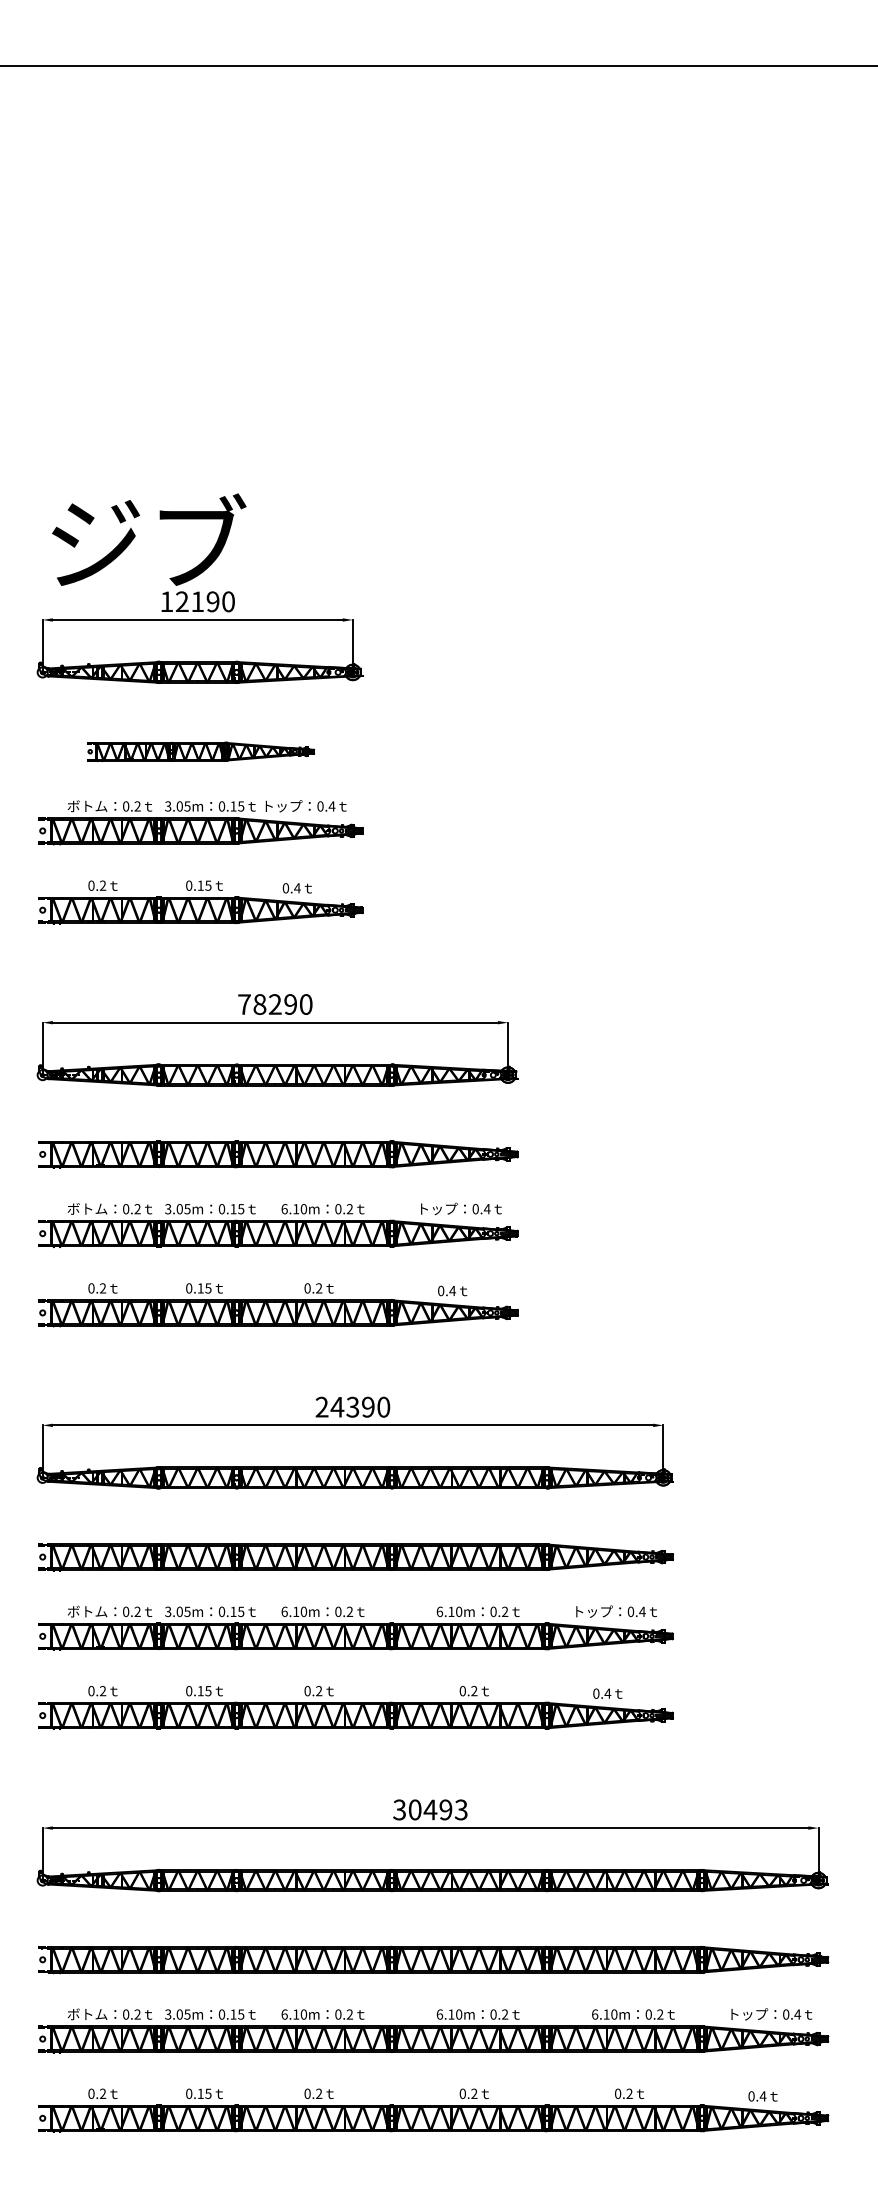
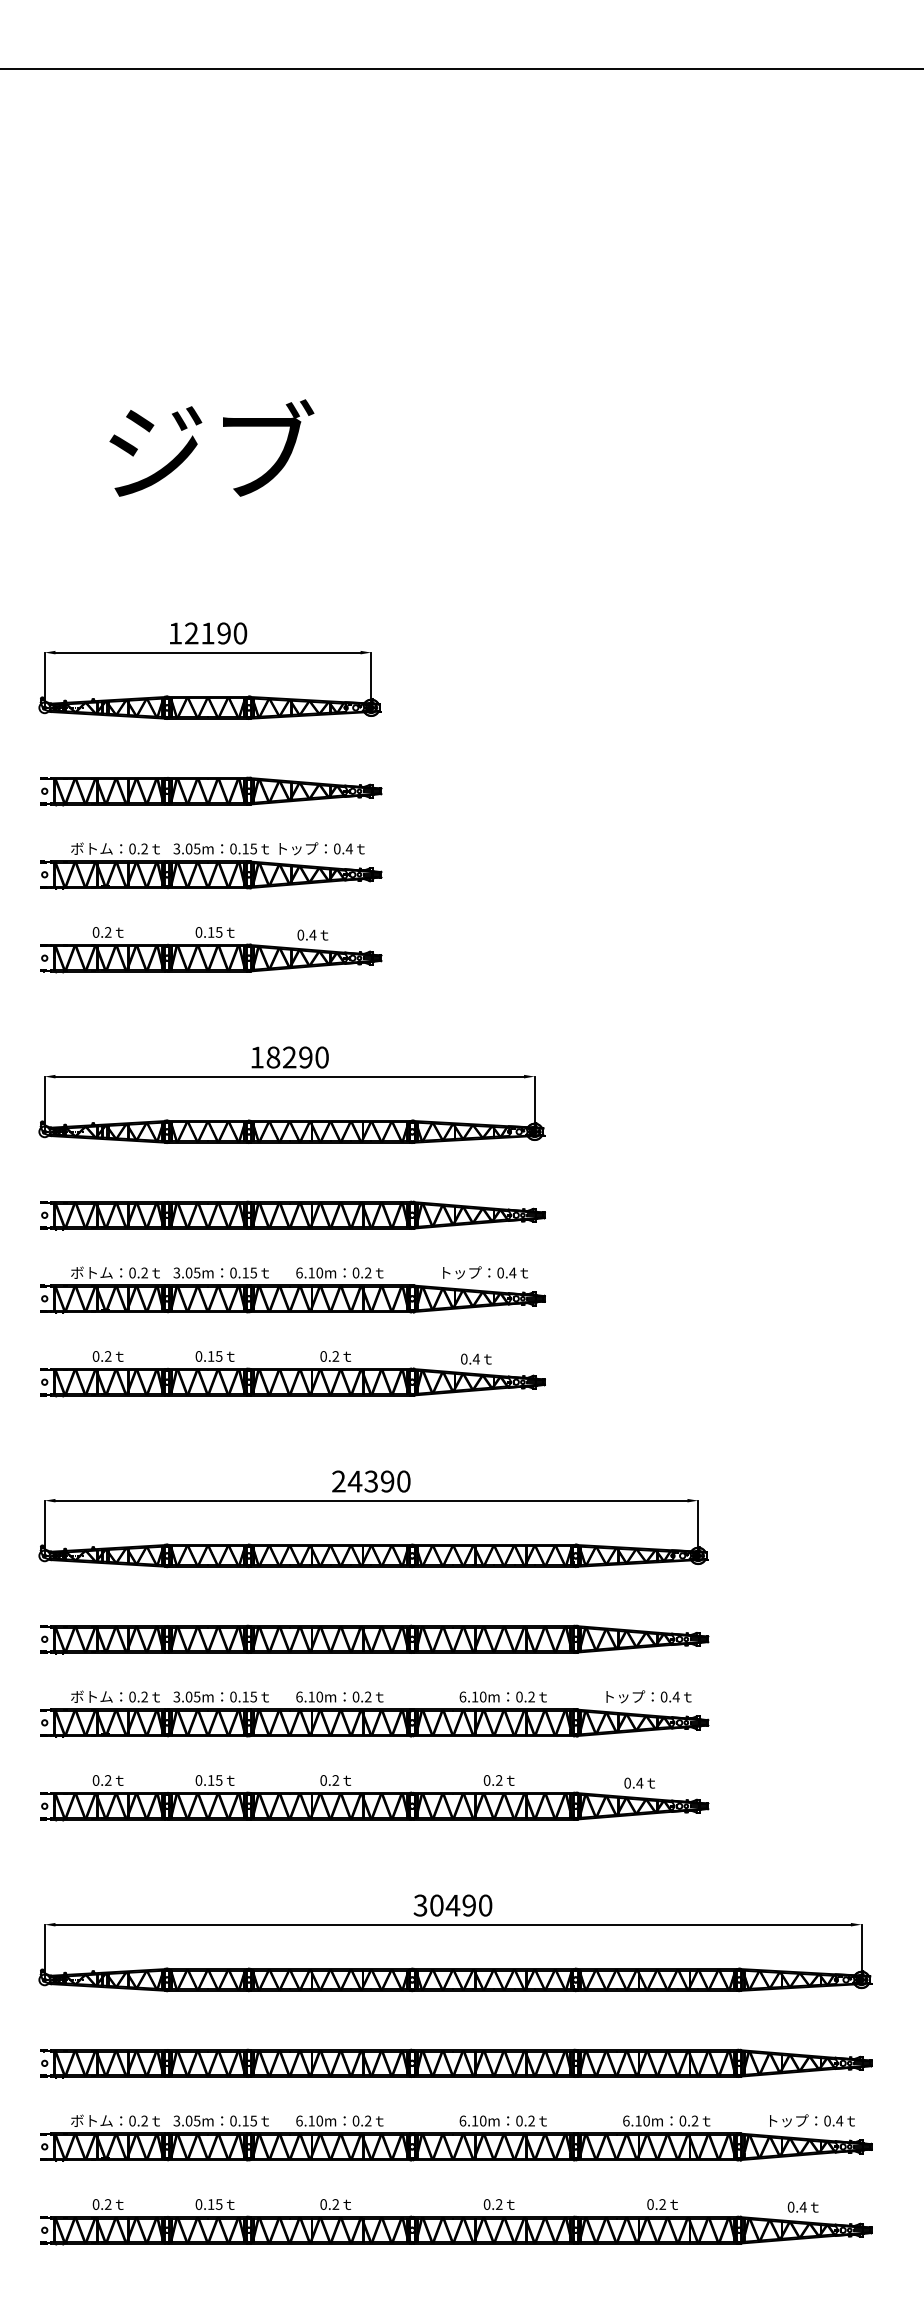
text: (148, 539) -> (211, 447), moved
part: (201, 751) -> (211, 791), size x1.43
text: (243, 1004) -> (256, 1057), 78290 -> 18290
text: (461, 1809) -> (485, 1905), 30493 -> 30490

